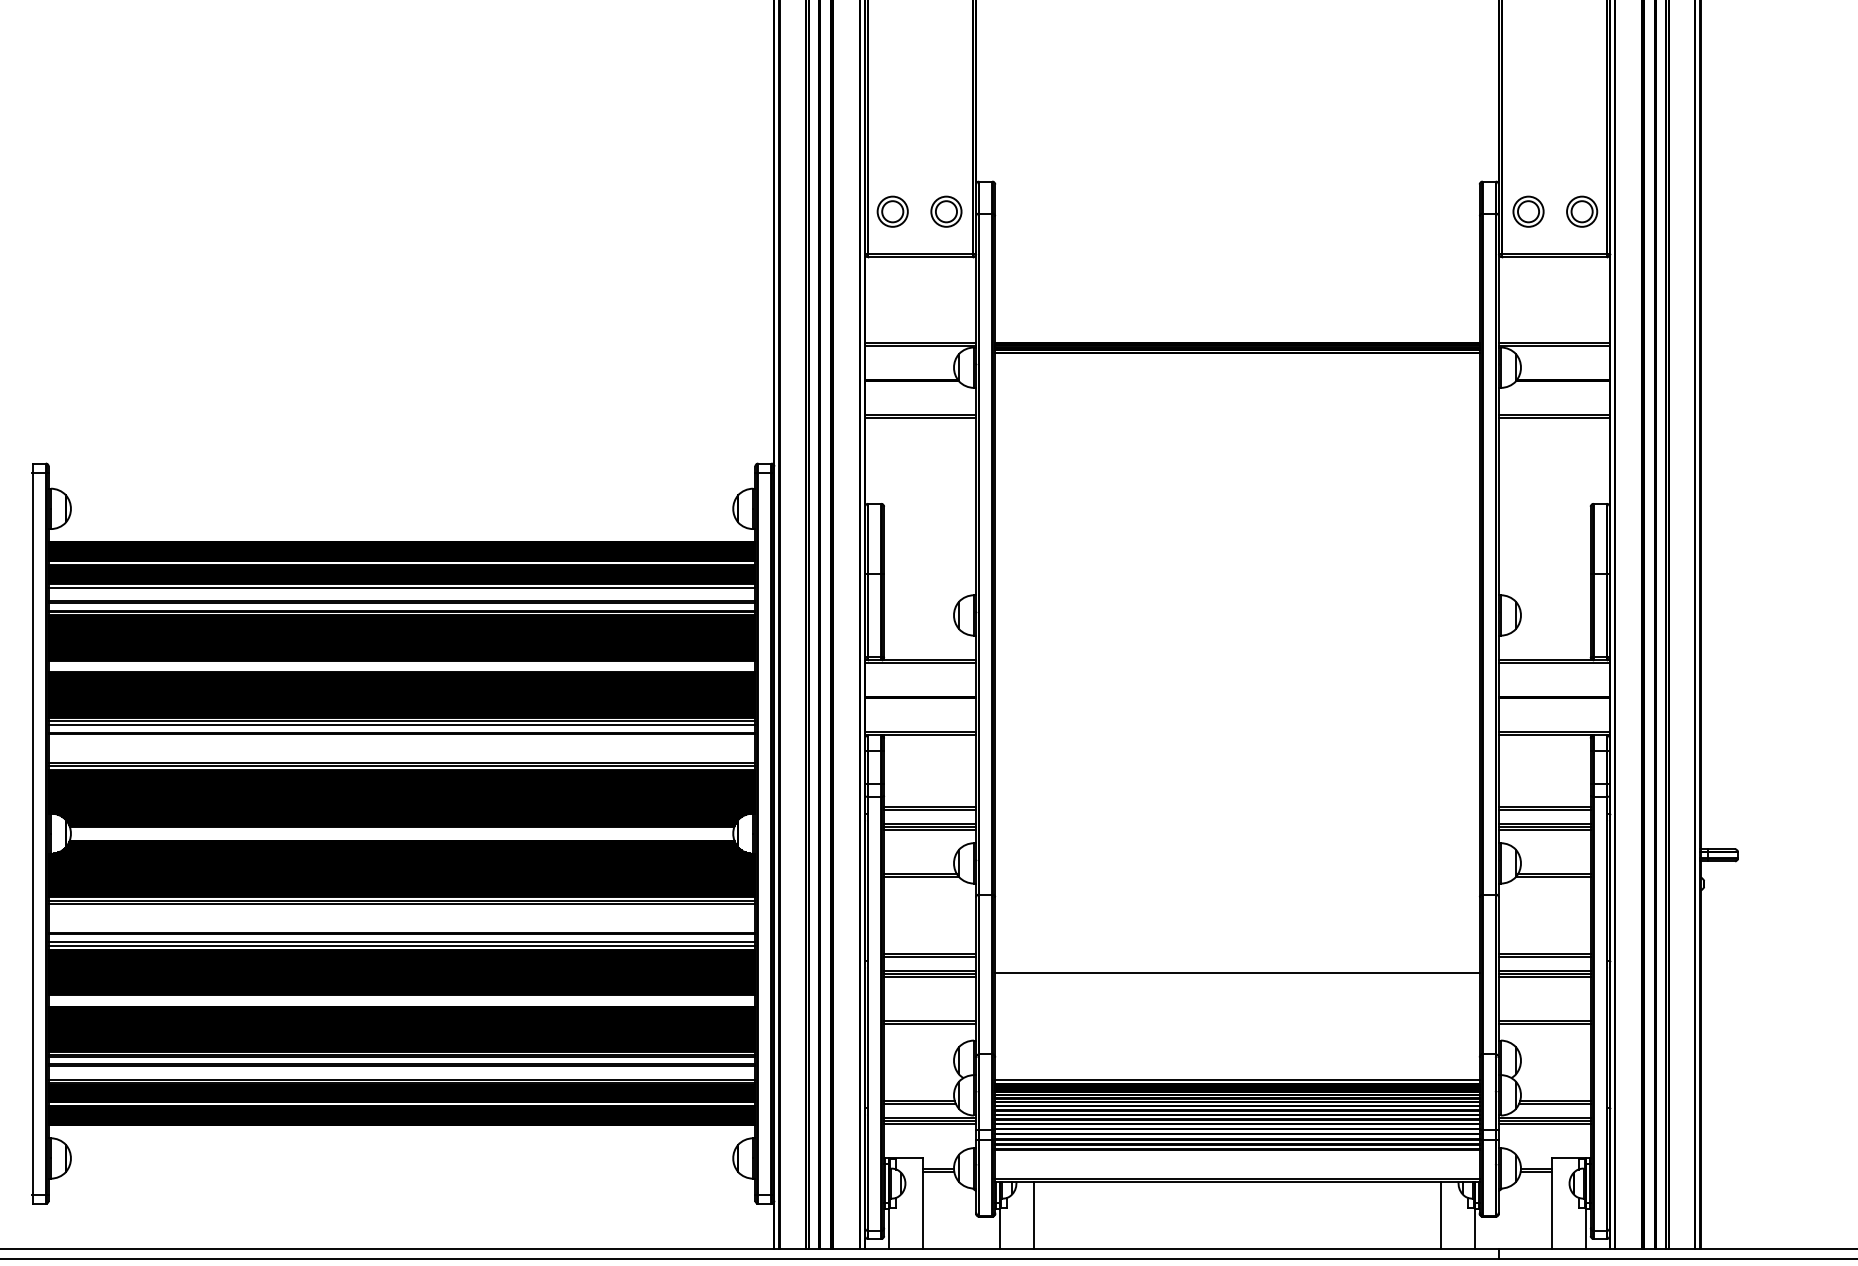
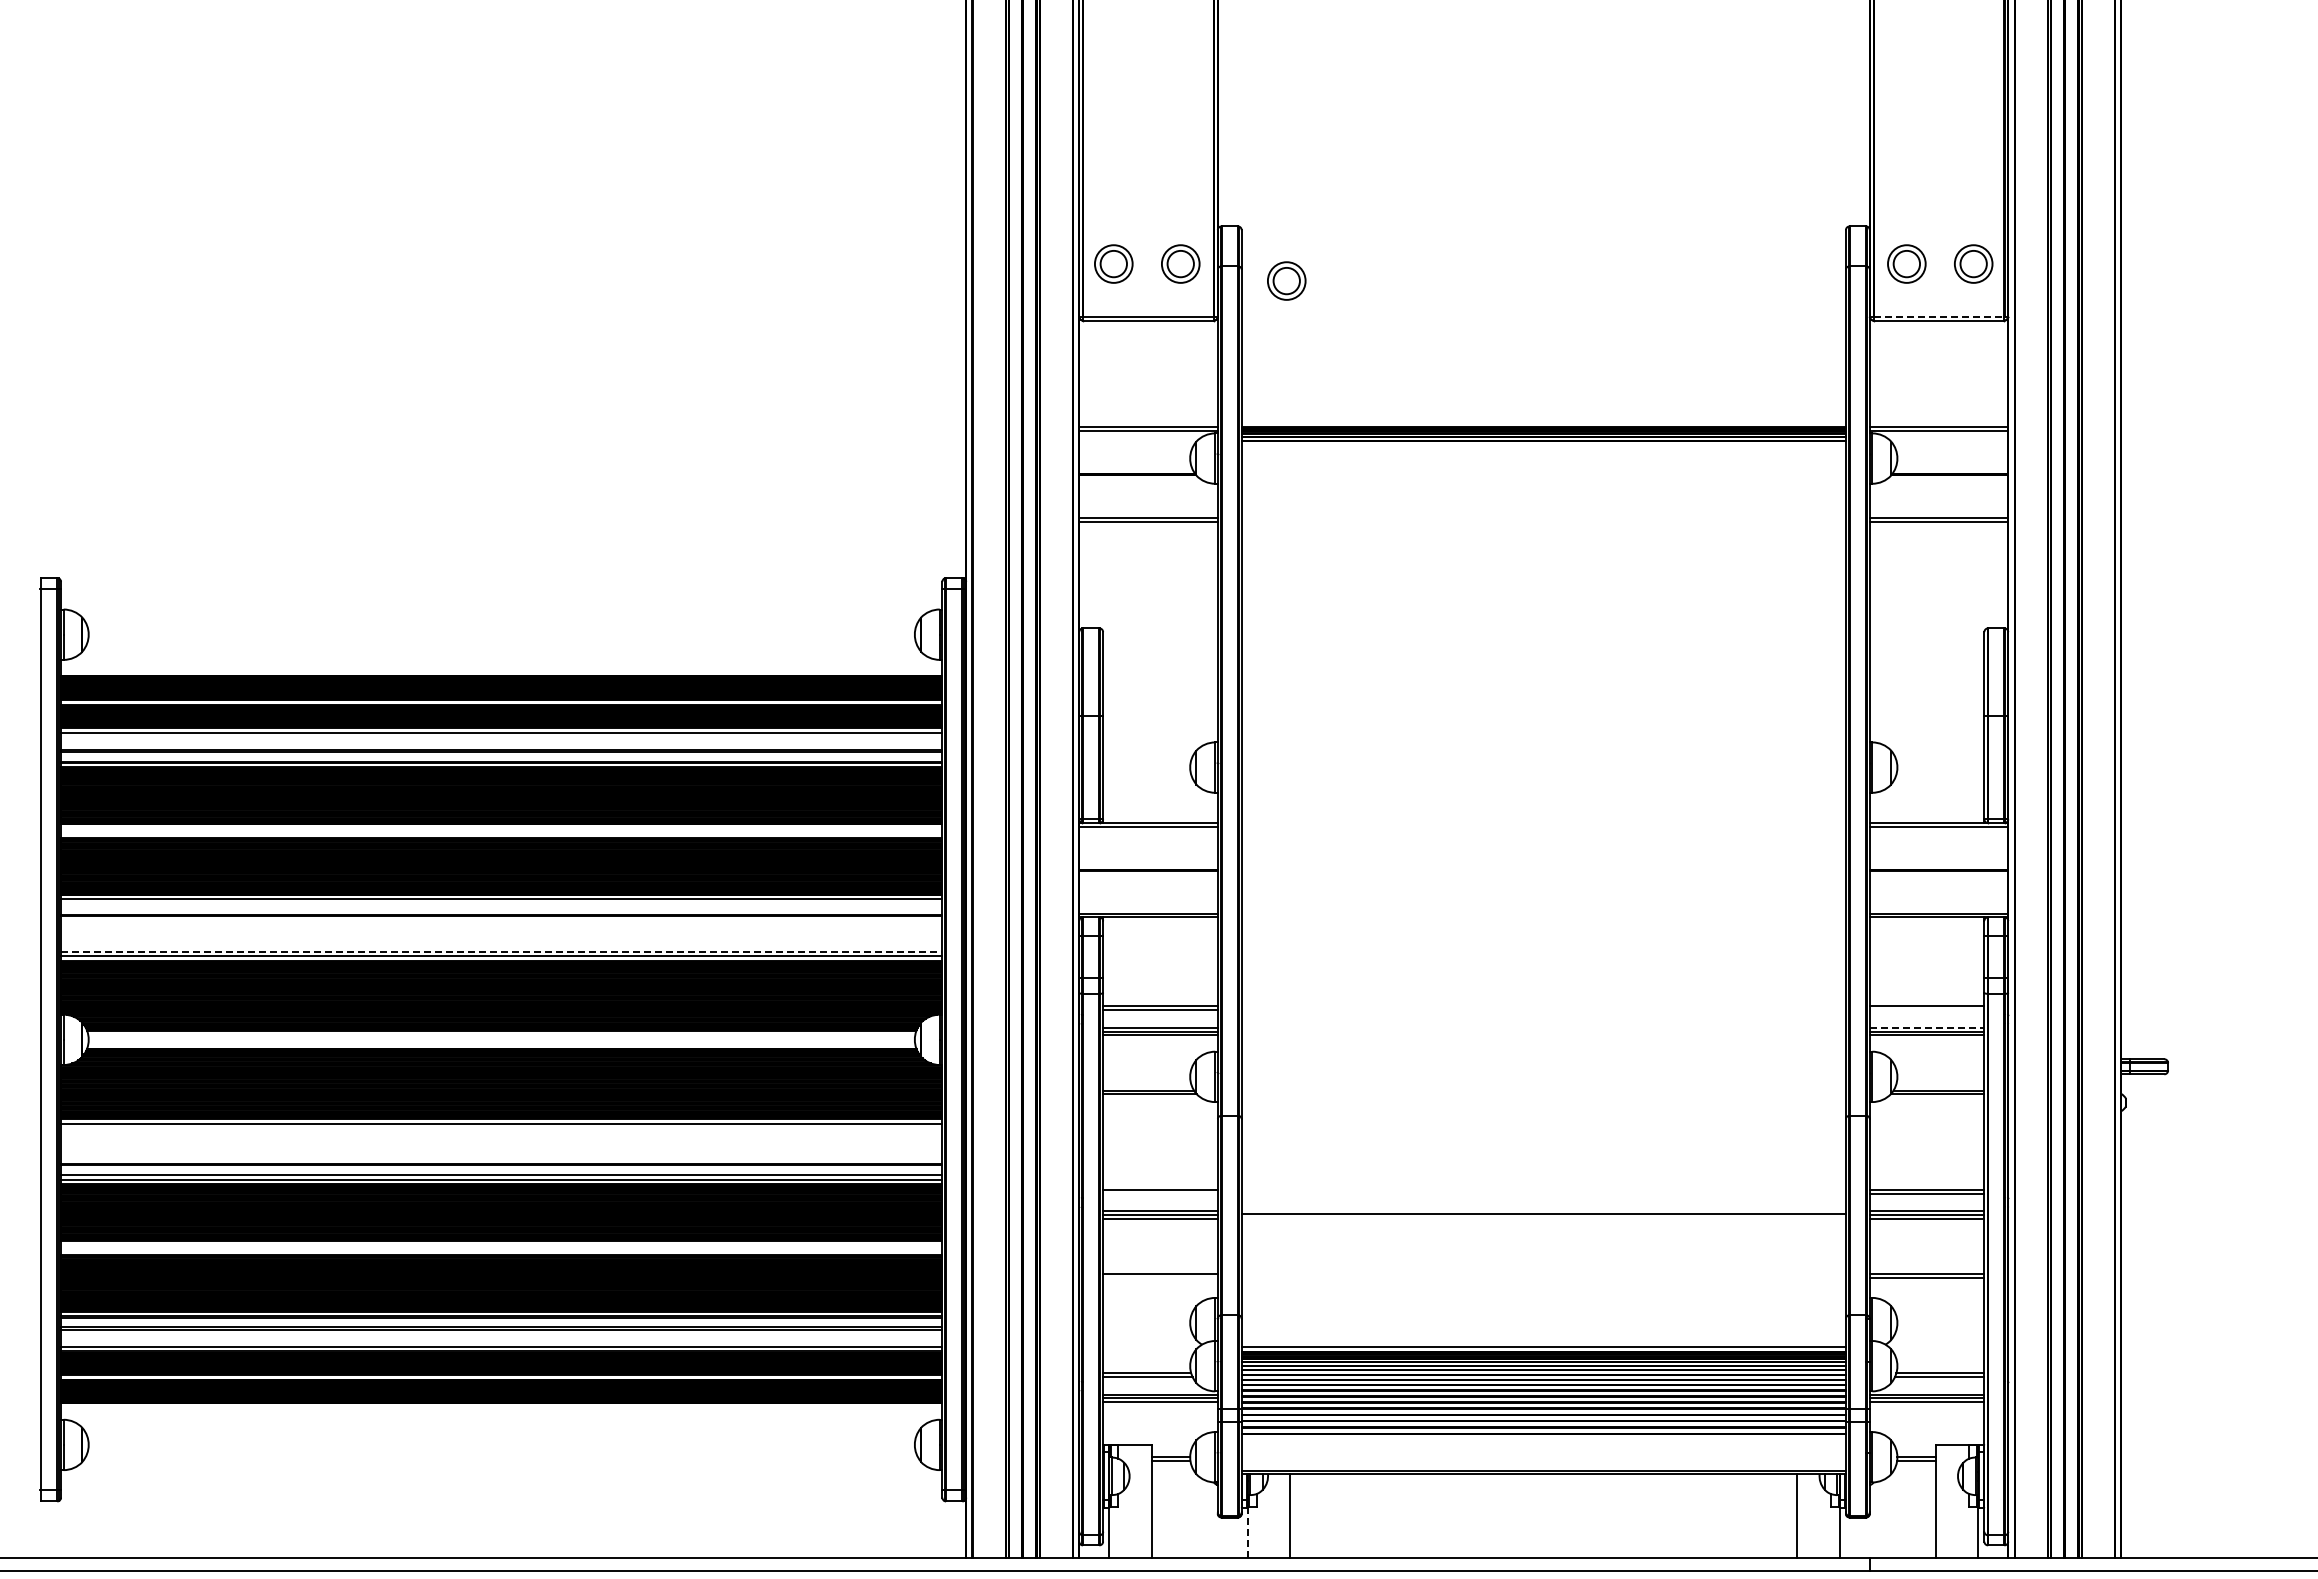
part: (1031, 224) -> (1286, 280), added
line: (1554, 253) -> (1939, 316), solid -> dashed
line: (401, 725) -> (501, 904), removed
line: (401, 762) -> (501, 951), solid -> dashed
line: (1544, 810) -> (1926, 1010), removed
line: (1545, 823) -> (1927, 1027), solid -> dashed
line: (401, 903) -> (501, 1127), removed
line: (930, 956) -> (1160, 1193), removed
line: (930, 1024) -> (1160, 1277), removed
line: (999, 1229) -> (1247, 1533), solid -> dashed

